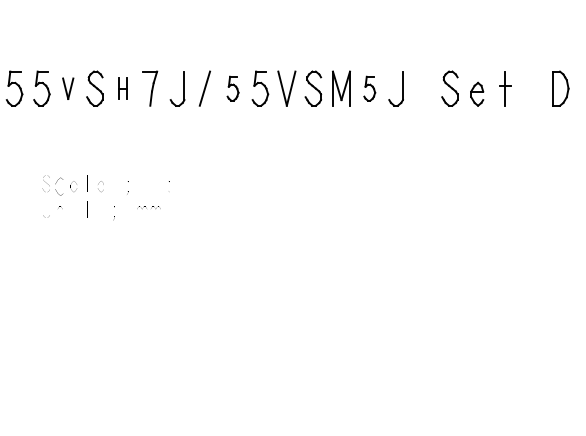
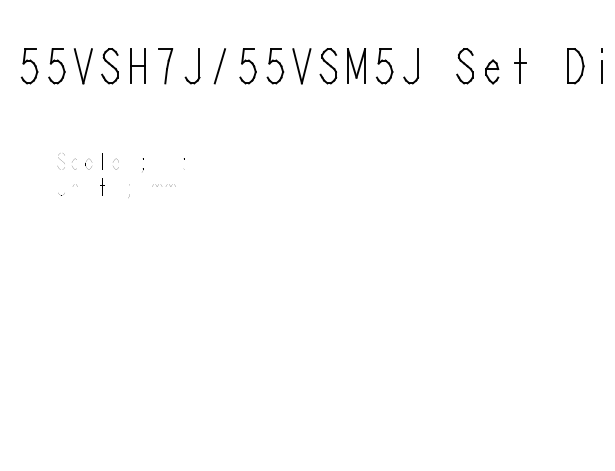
part: (122, 87) -> (137, 65), size x1.67
part: (67, 88) -> (82, 66), size x1.67
part: (232, 88) -> (247, 66), size x1.43
part: (369, 88) -> (384, 66), size x1.43
part: (59, 185) -> (74, 163), size x0.62

